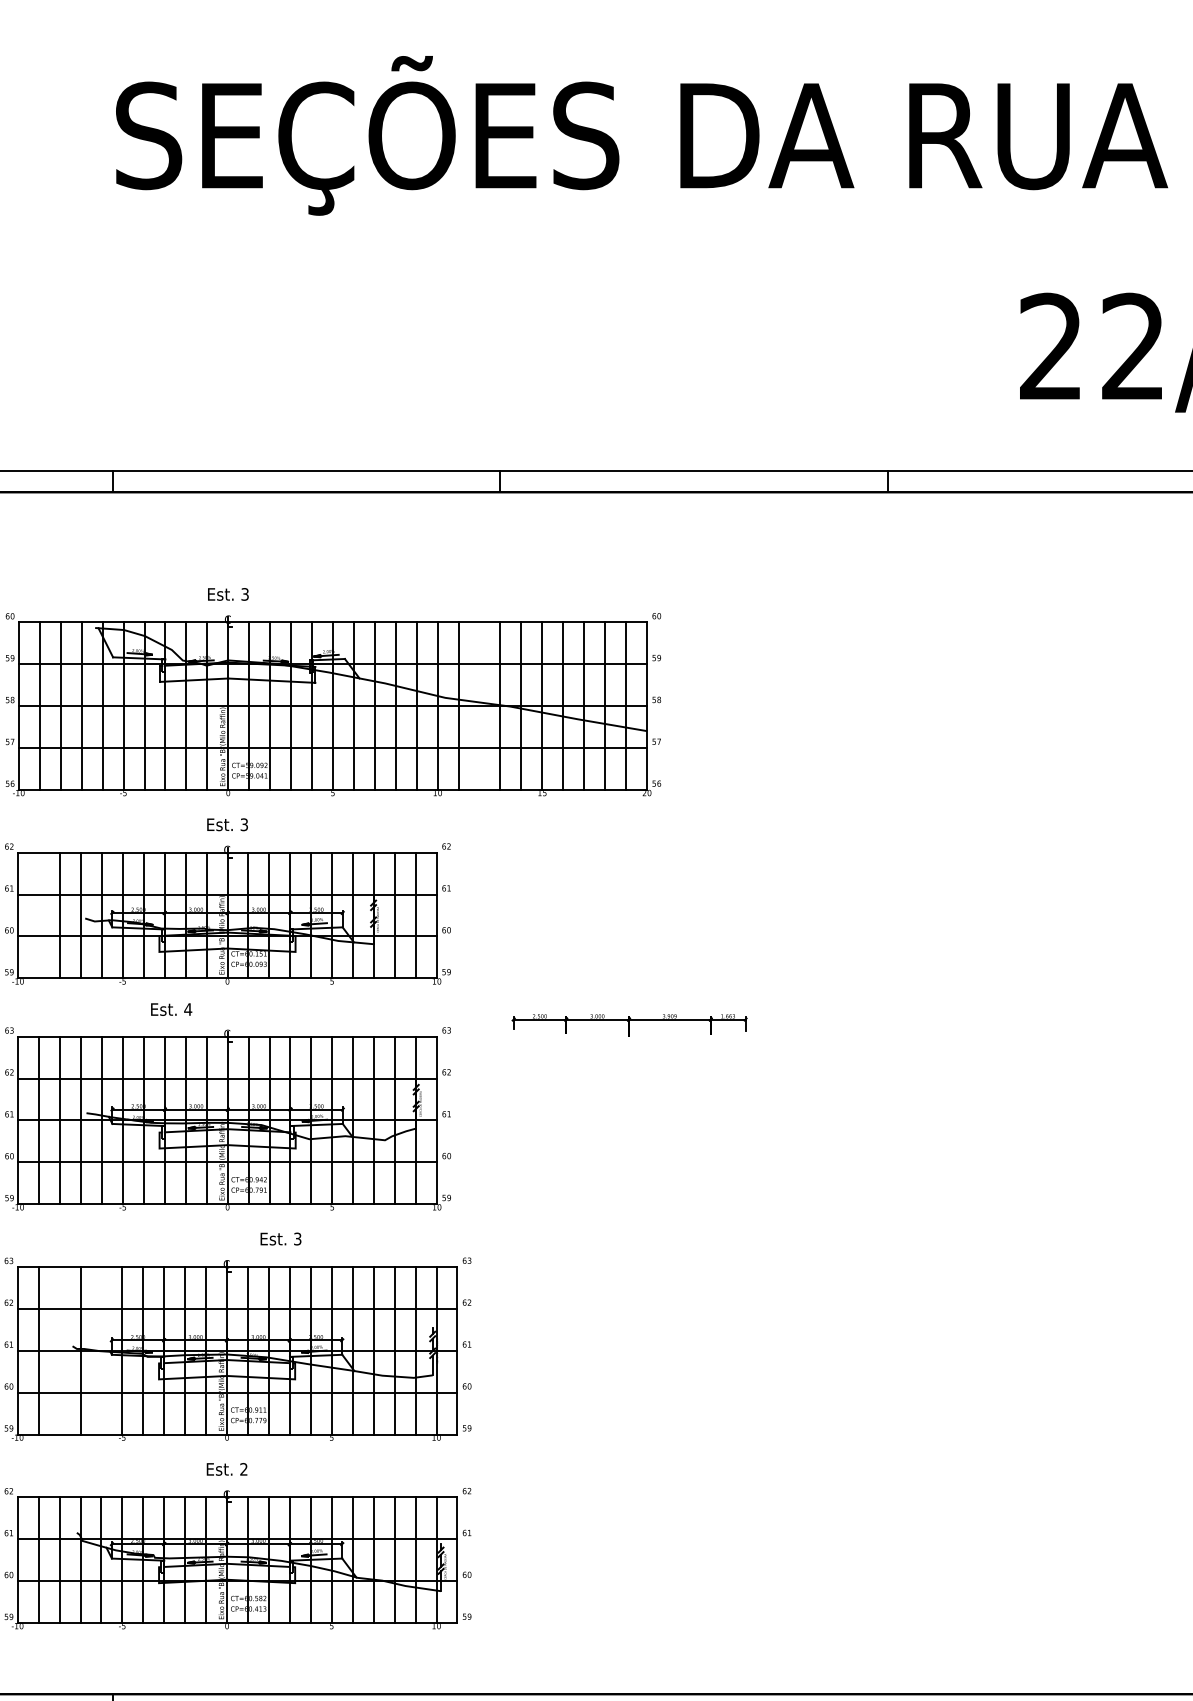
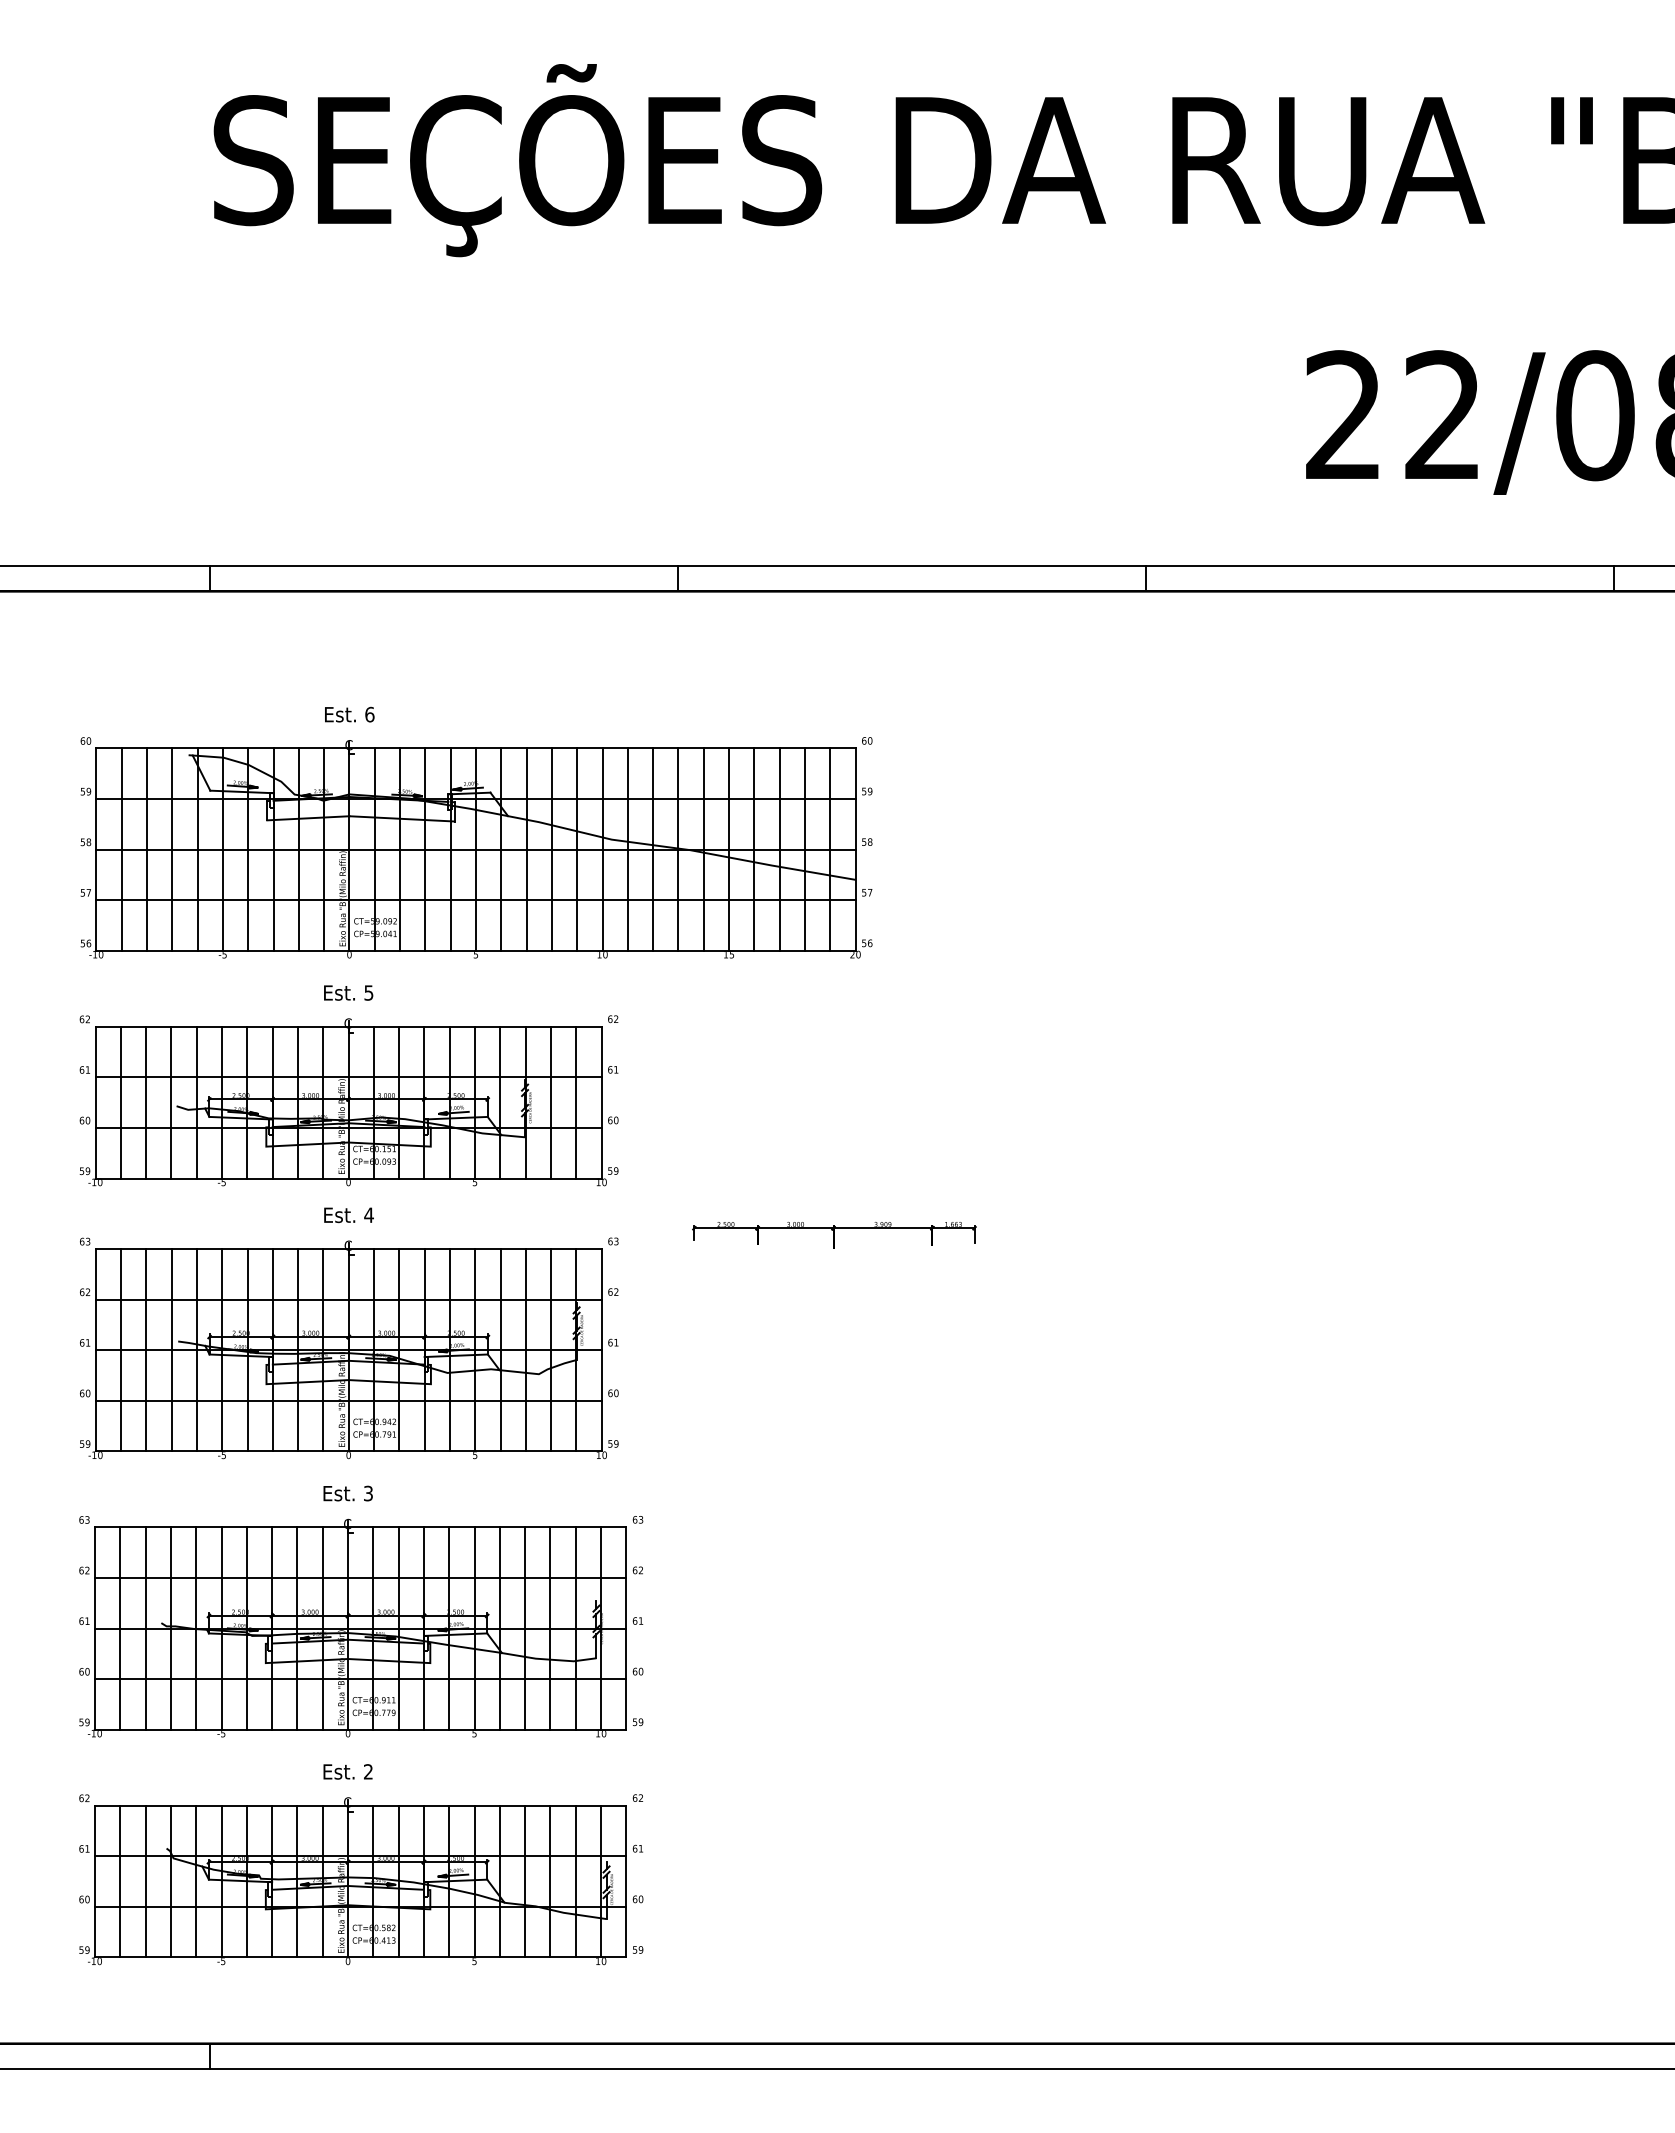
text: (244, 594) -> (369, 714), 3 -> 6
line: (479, 706) -> (653, 849), added
text: (244, 824) -> (368, 992), 3 -> 5
line: (38, 915) -> (120, 1102), added
text: (171, 1009) -> (348, 1215), moved
text: (280, 1239) -> (347, 1493), moved
line: (59, 1350) -> (145, 1628), added
line: (101, 1350) -> (196, 1628), added

